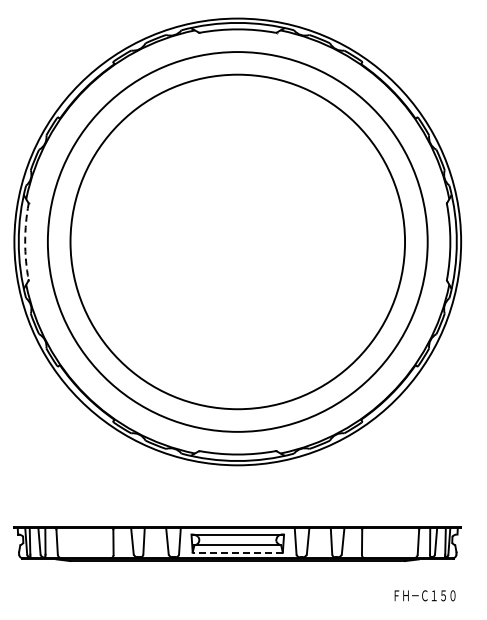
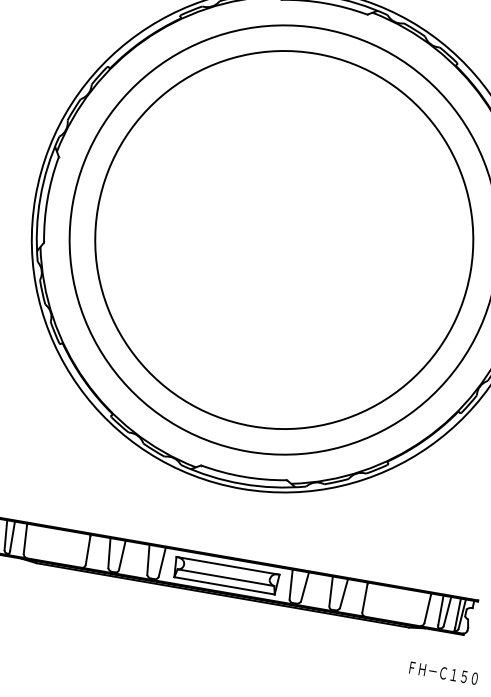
arc: (25, 241) -> (47, 198), dashed -> solid
line: (237, 552) -> (224, 585), dashed -> solid
text: (424, 595) -> (443, 672), moved

